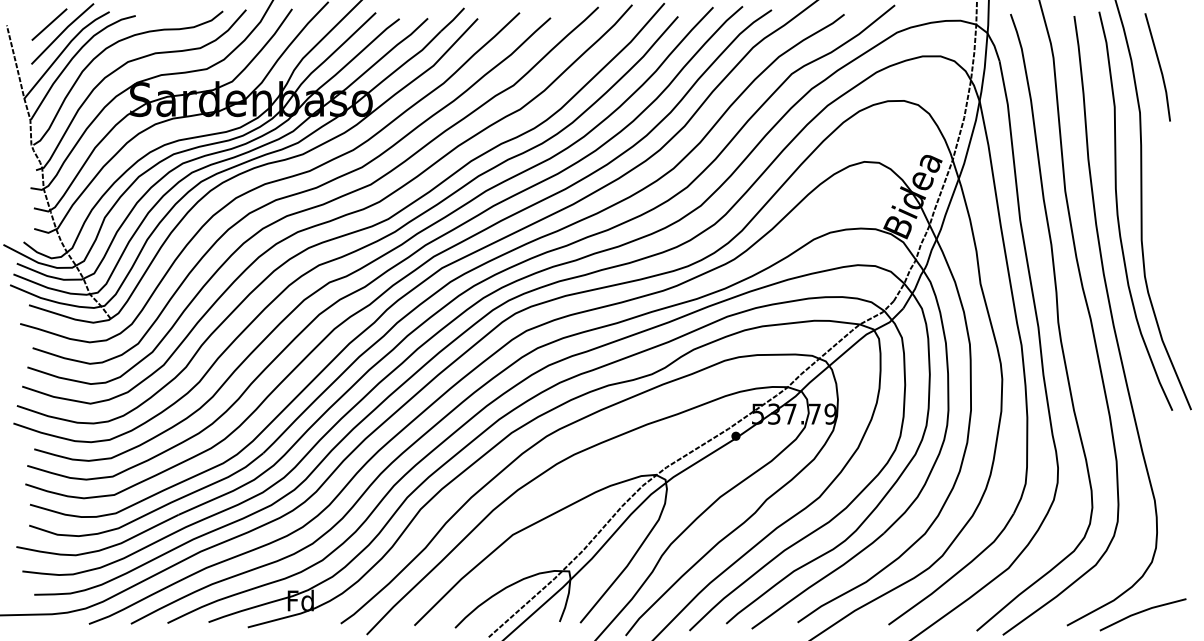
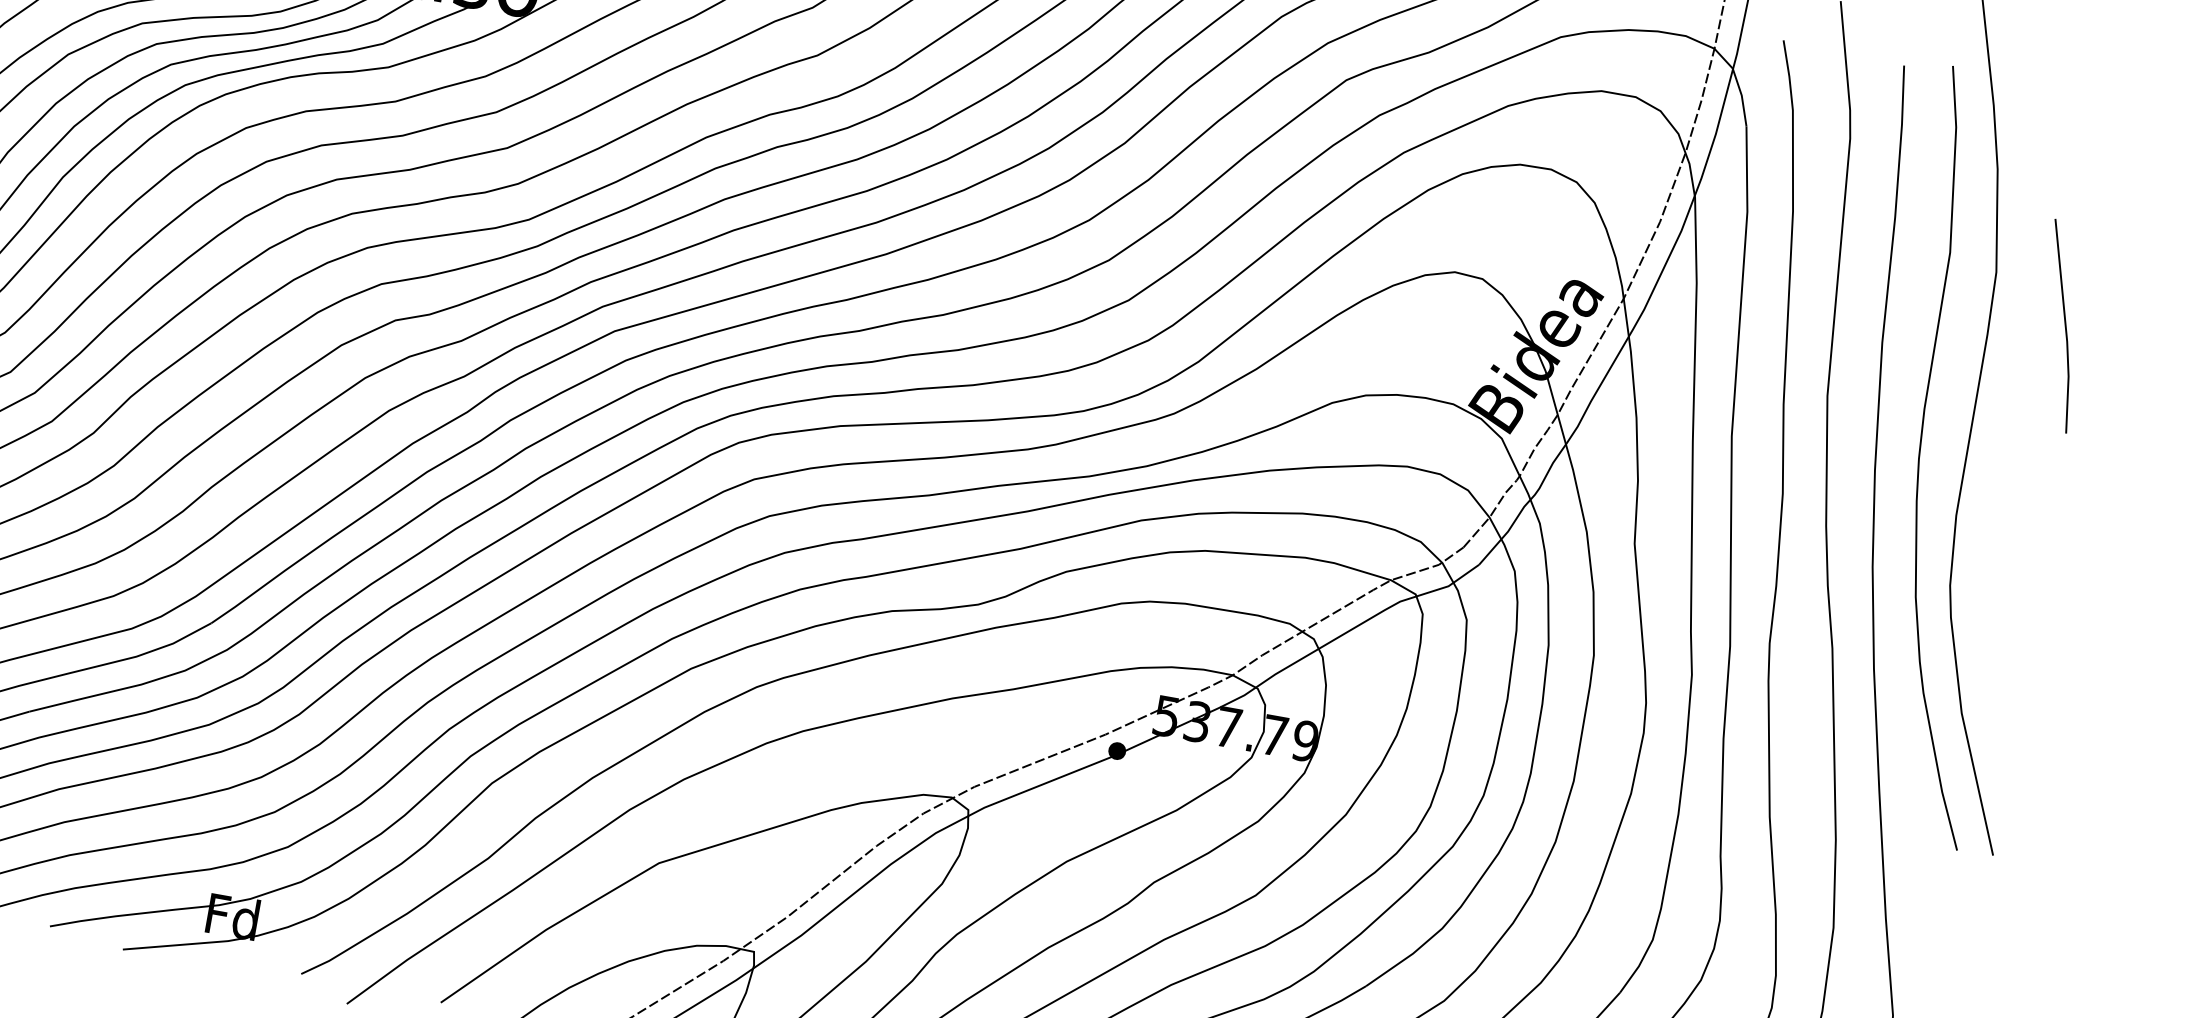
line: (1159, 67) -> (2064, 326), moved

